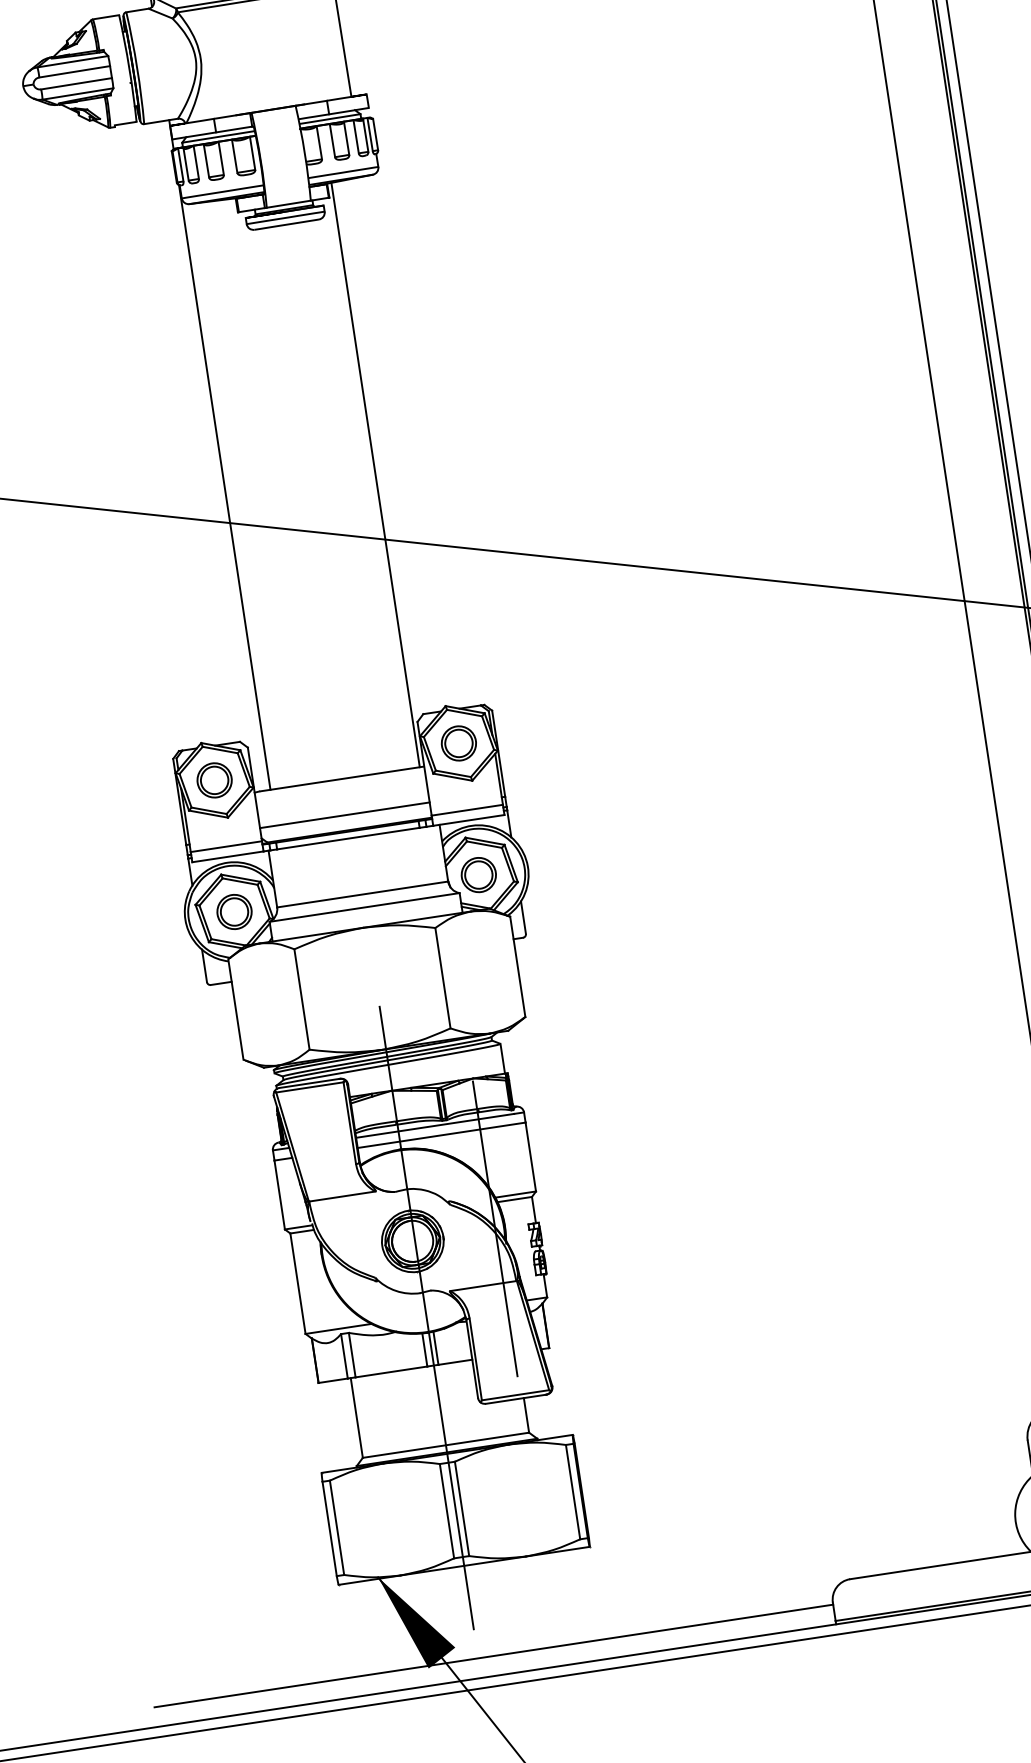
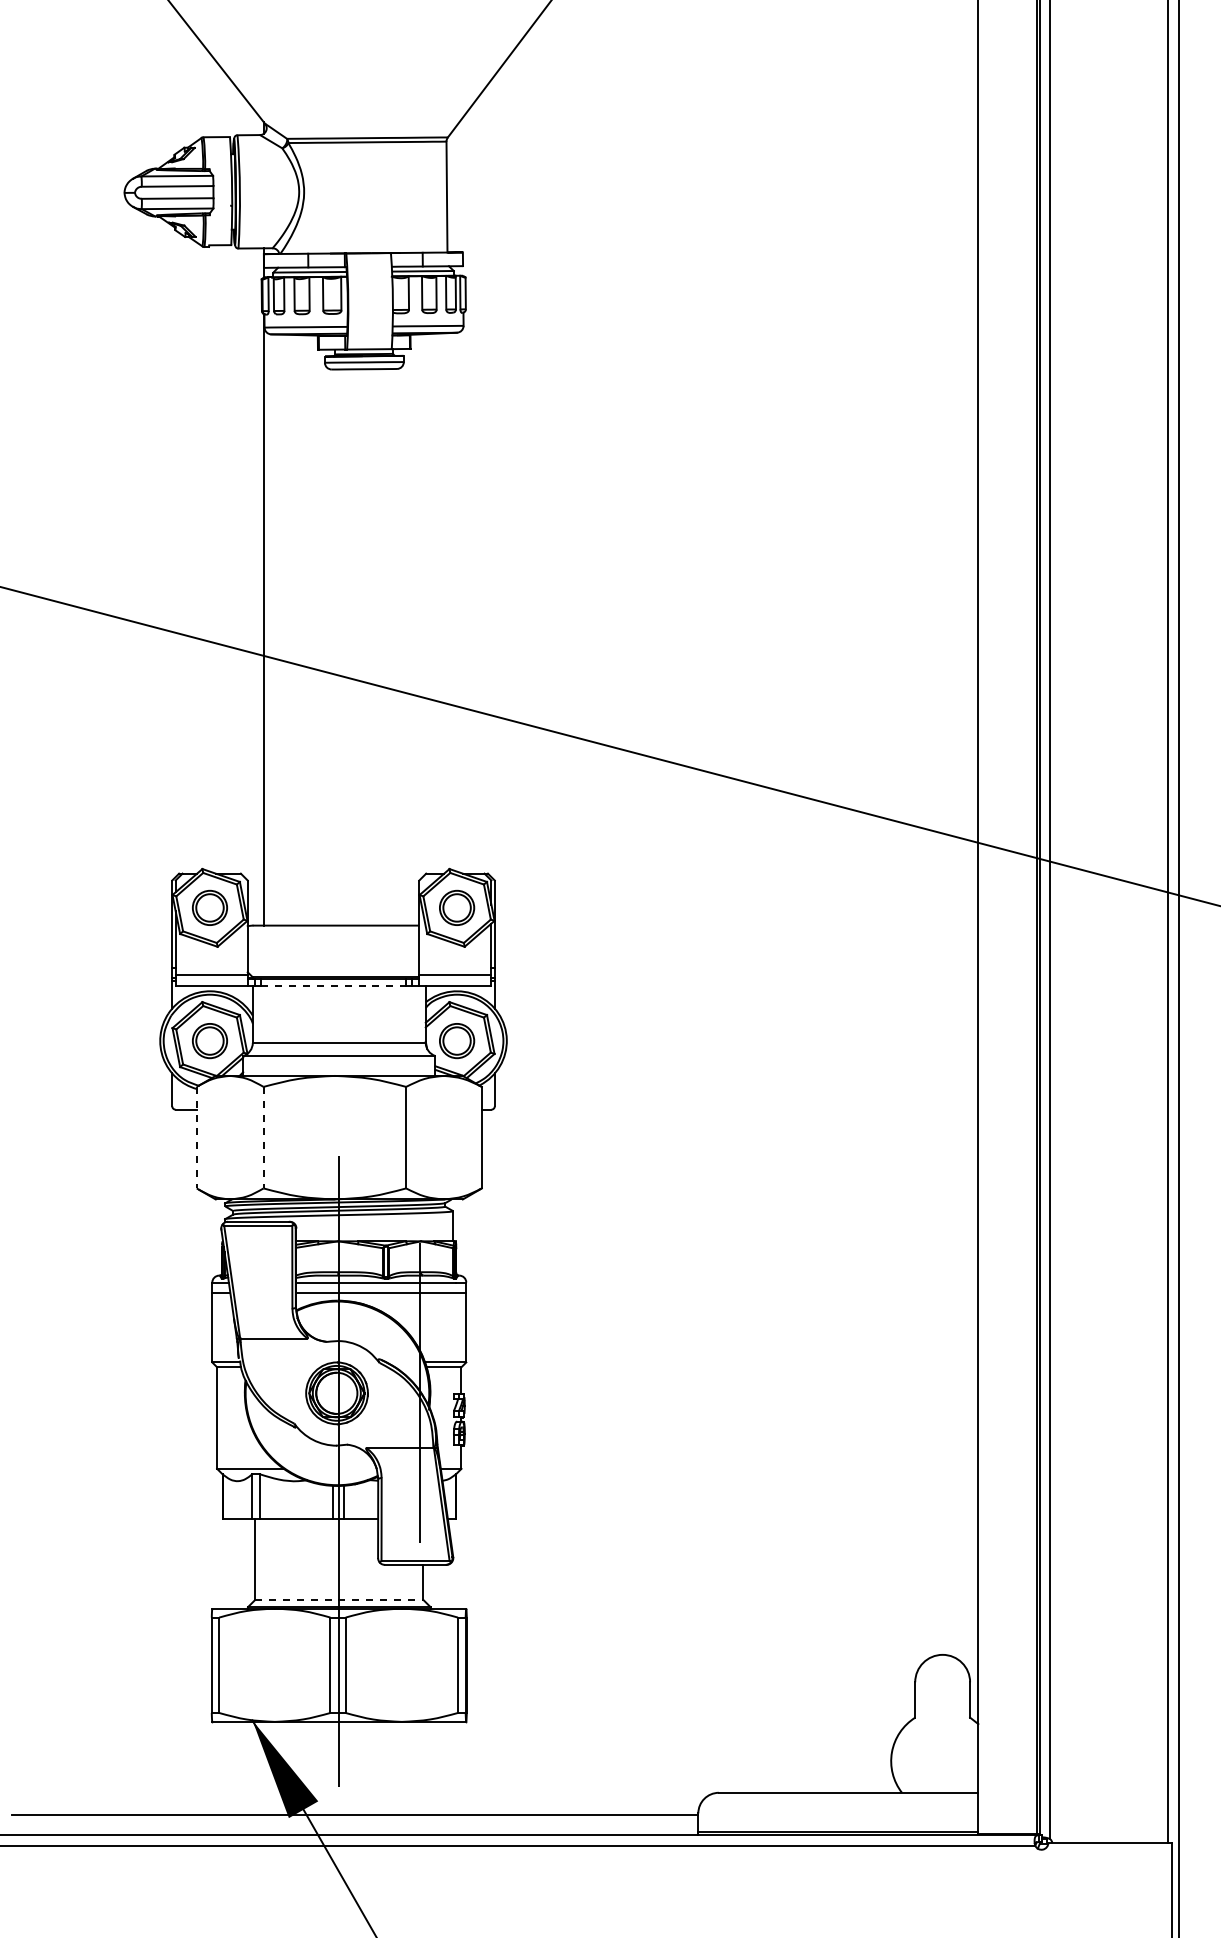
line: (375, 474) -> (414, 629), removed
line: (344, 814) -> (333, 961), removed
line: (349, 838) -> (334, 985), solid -> dashed
line: (301, 999) -> (263, 1137), solid -> dashed
line: (235, 1009) -> (196, 1137), solid -> dashed
line: (446, 1444) -> (339, 1599), solid -> dashed

